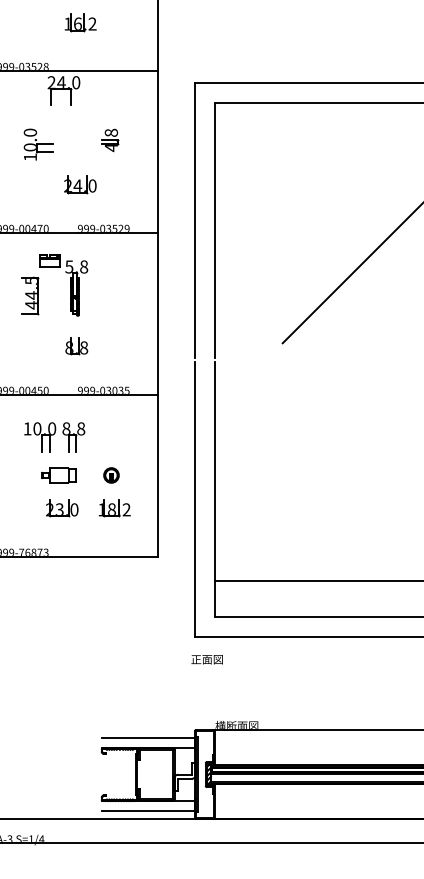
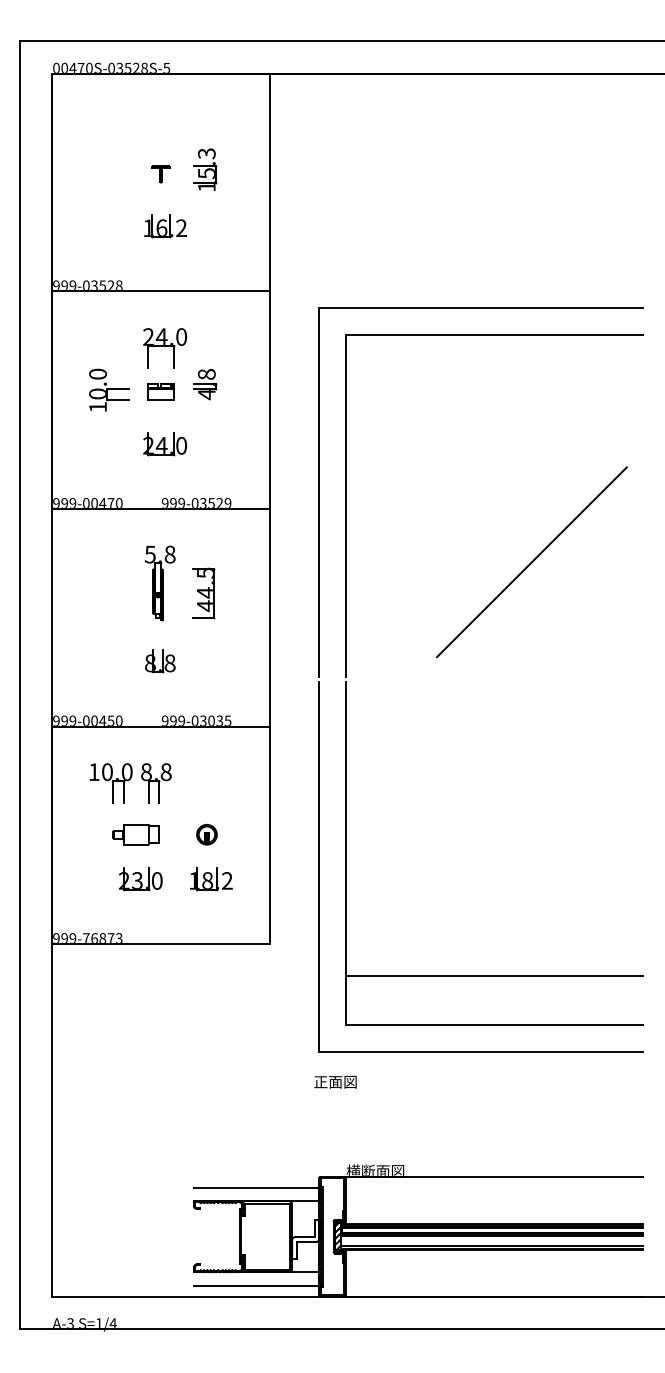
part: (63, 91) -> (164, 348), moved
part: (49, 260) -> (160, 391), moved
part: (30, 295) -> (203, 593), moved

